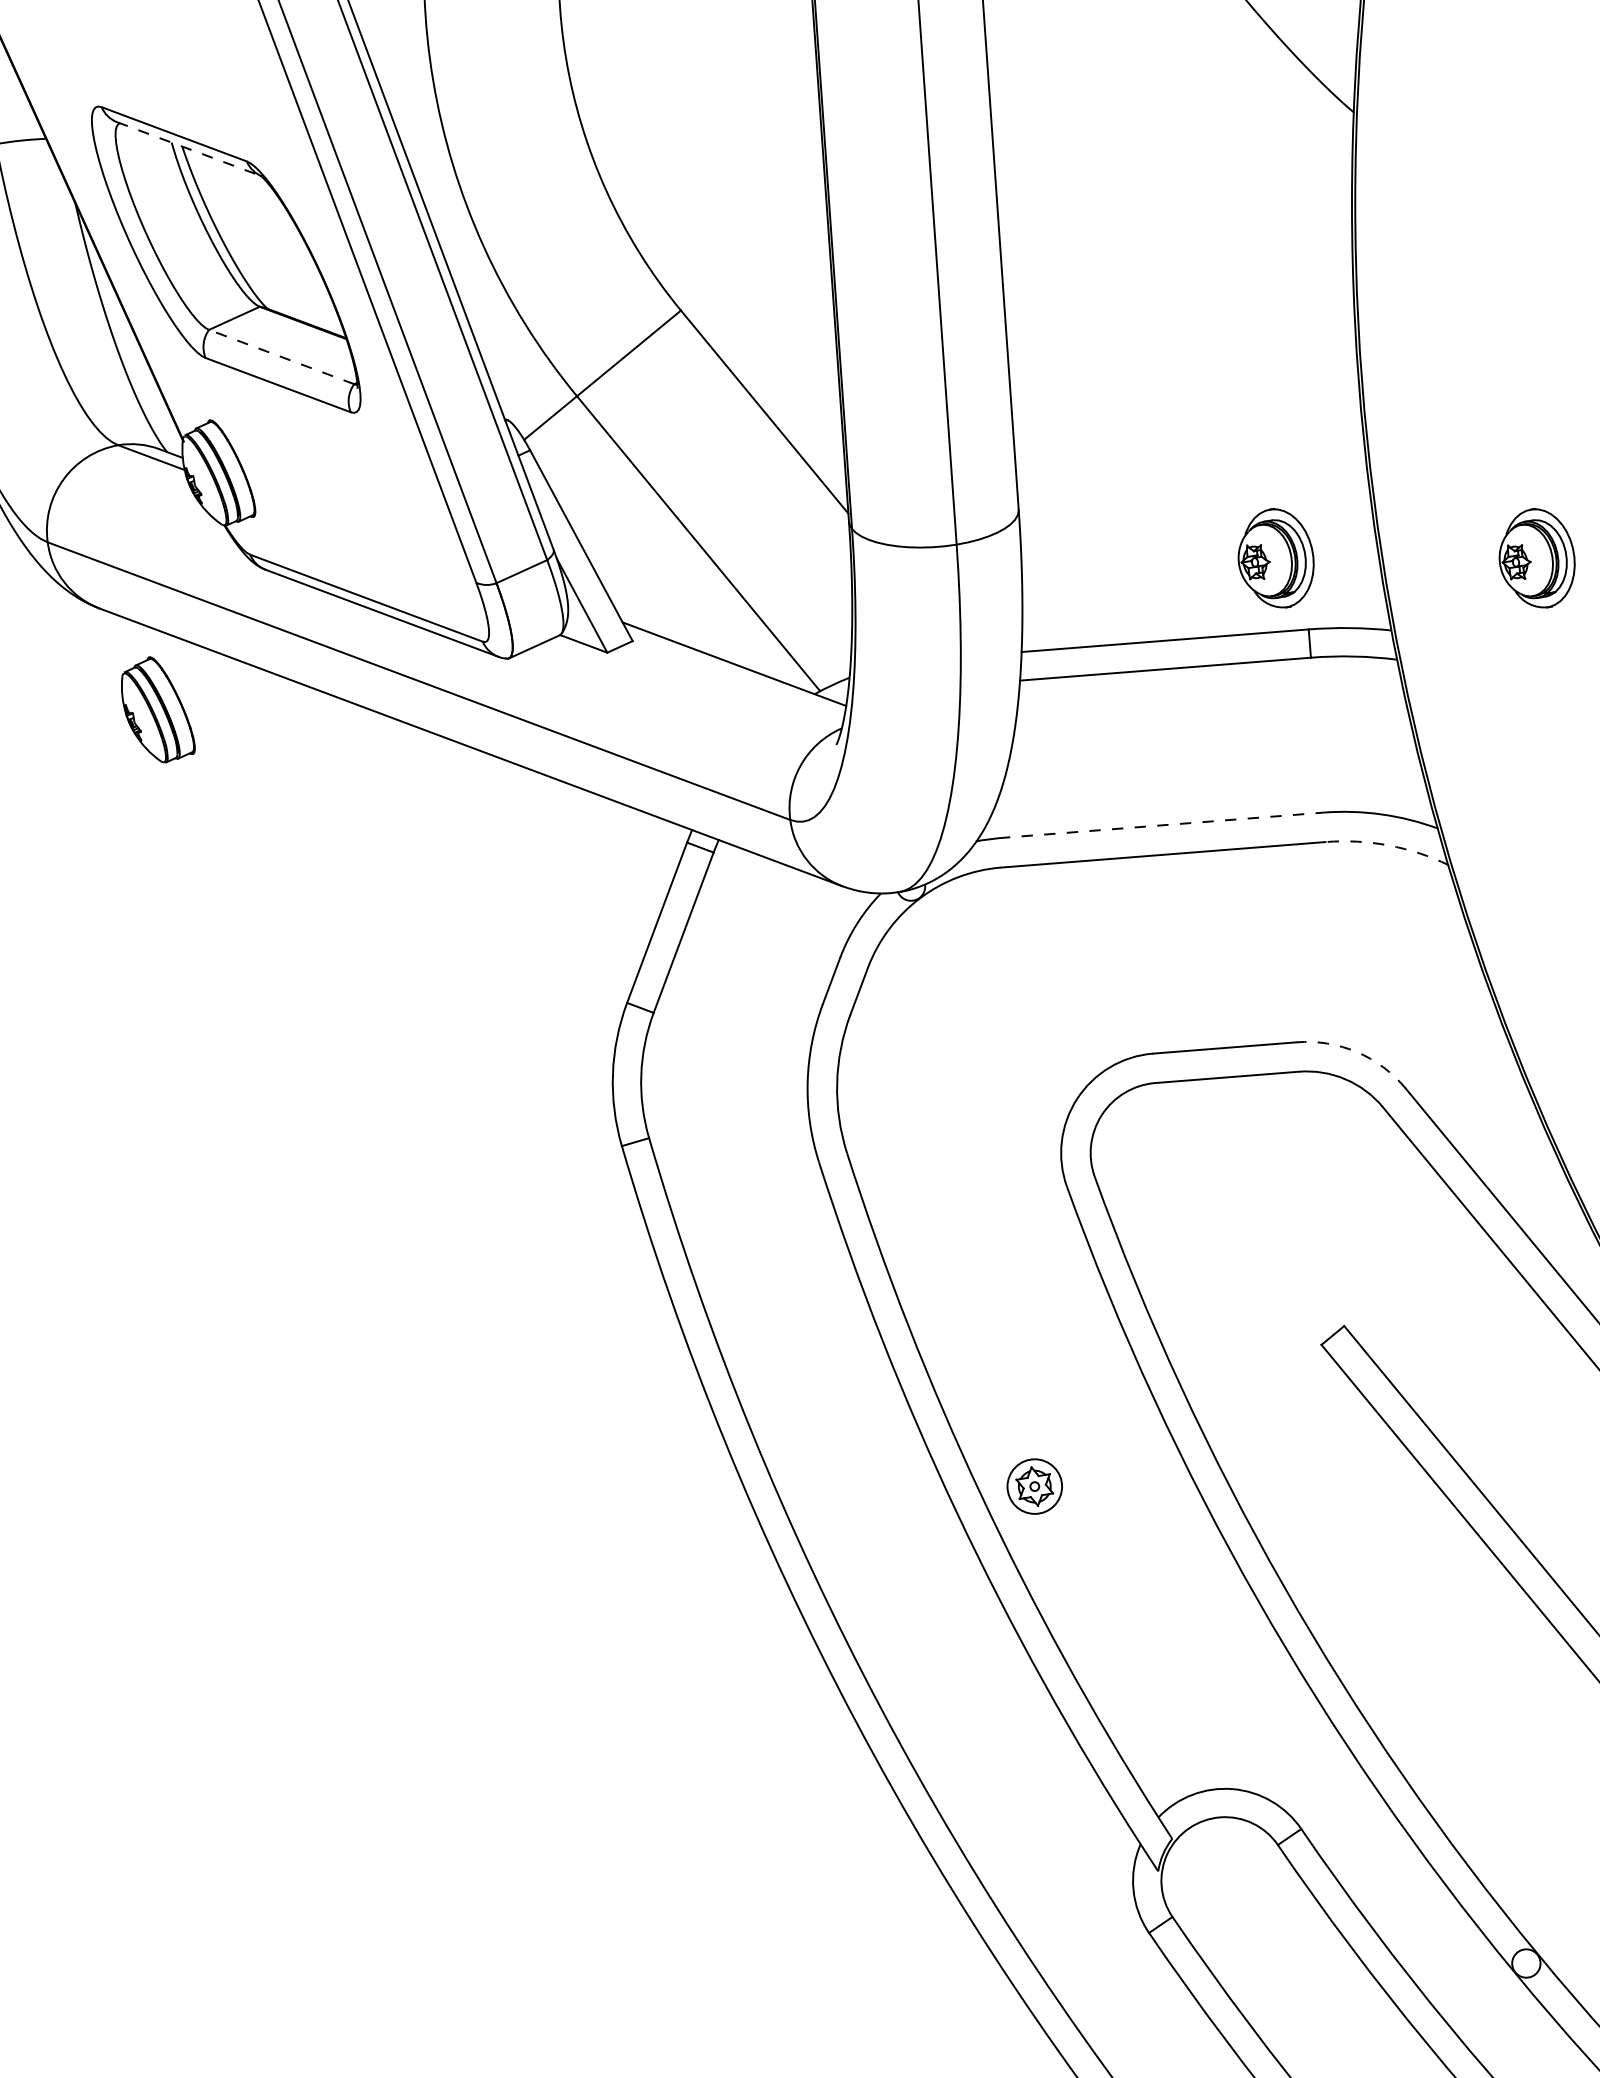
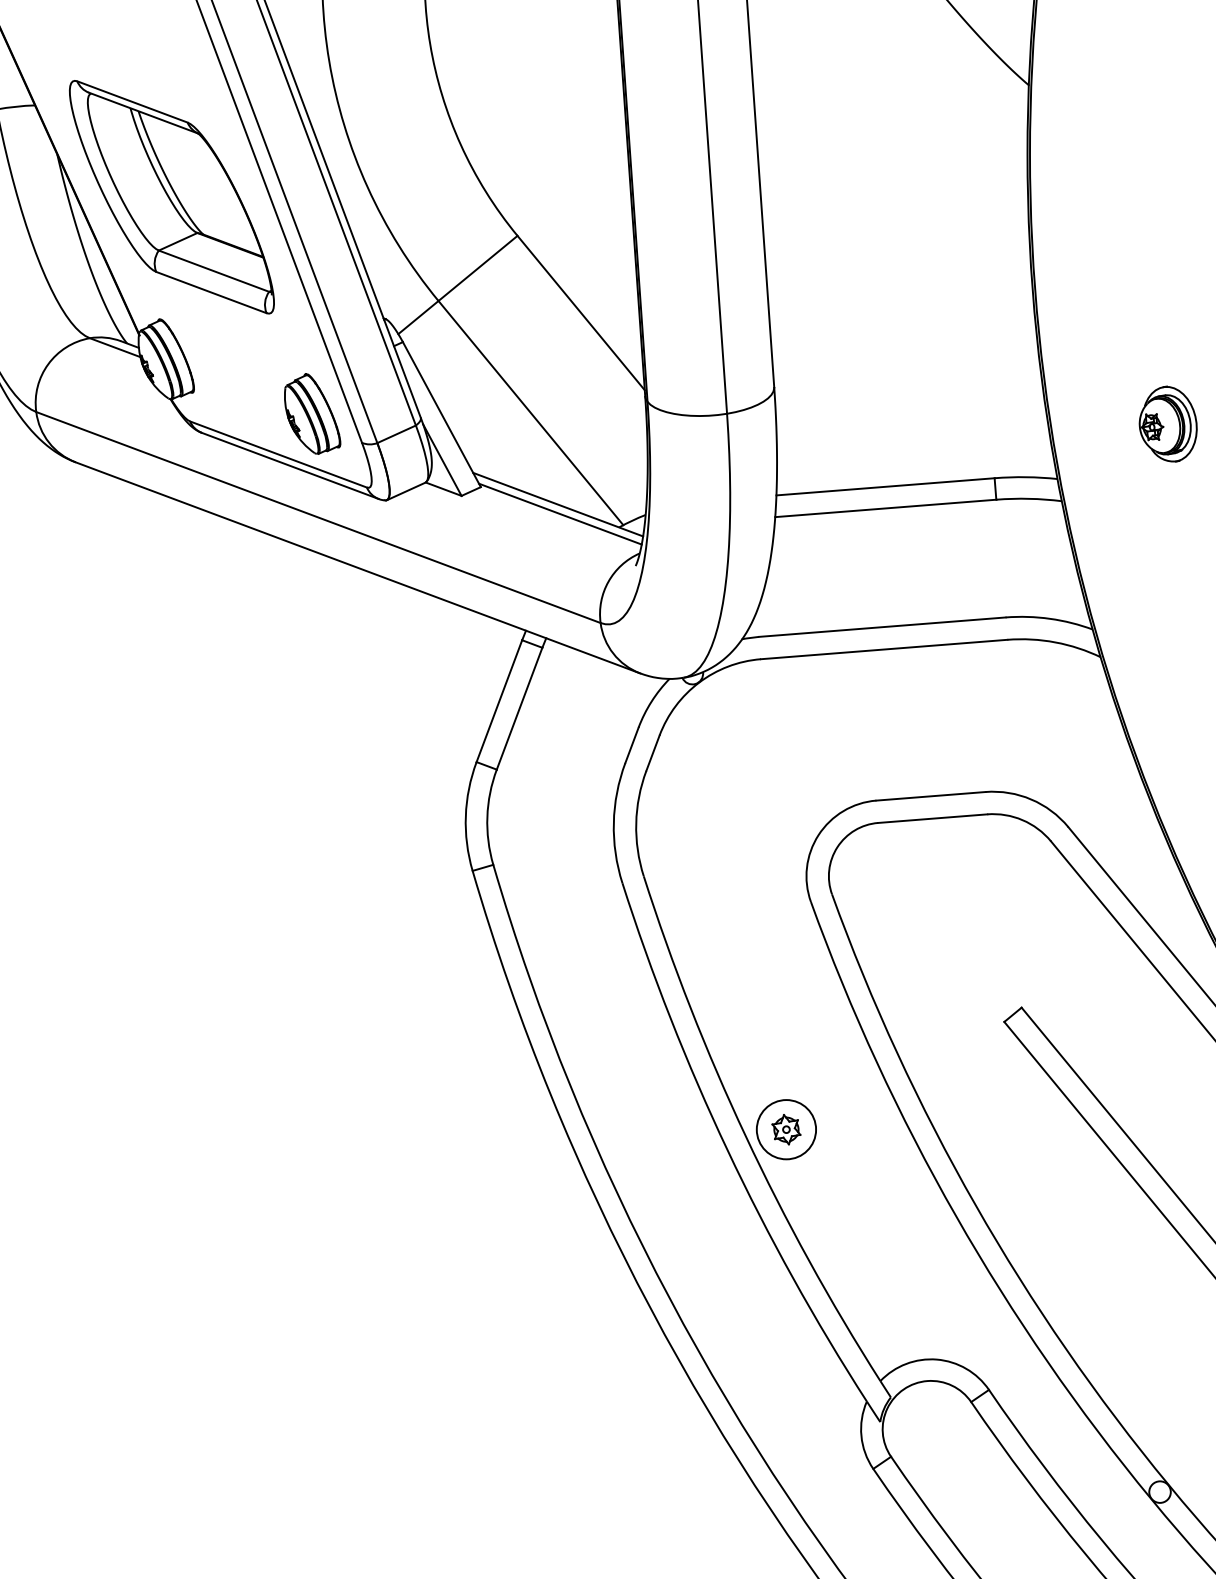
line: (189, 149) -> (144, 113), dashed -> solid
line: (281, 356) -> (213, 270), dashed -> solid
part: (1275, 557) -> (969, 423), removed
line: (737, 676) -> (560, 514), added
part: (158, 709) -> (312, 413), moved
line: (1161, 825) -> (882, 627), dashed -> solid
arc: (1388, 845) -> (1055, 642), dashed -> solid
arc: (1356, 1052) -> (1030, 799), dashed -> solid
circle: (1034, 1486) -> (786, 1129), size x1.43

